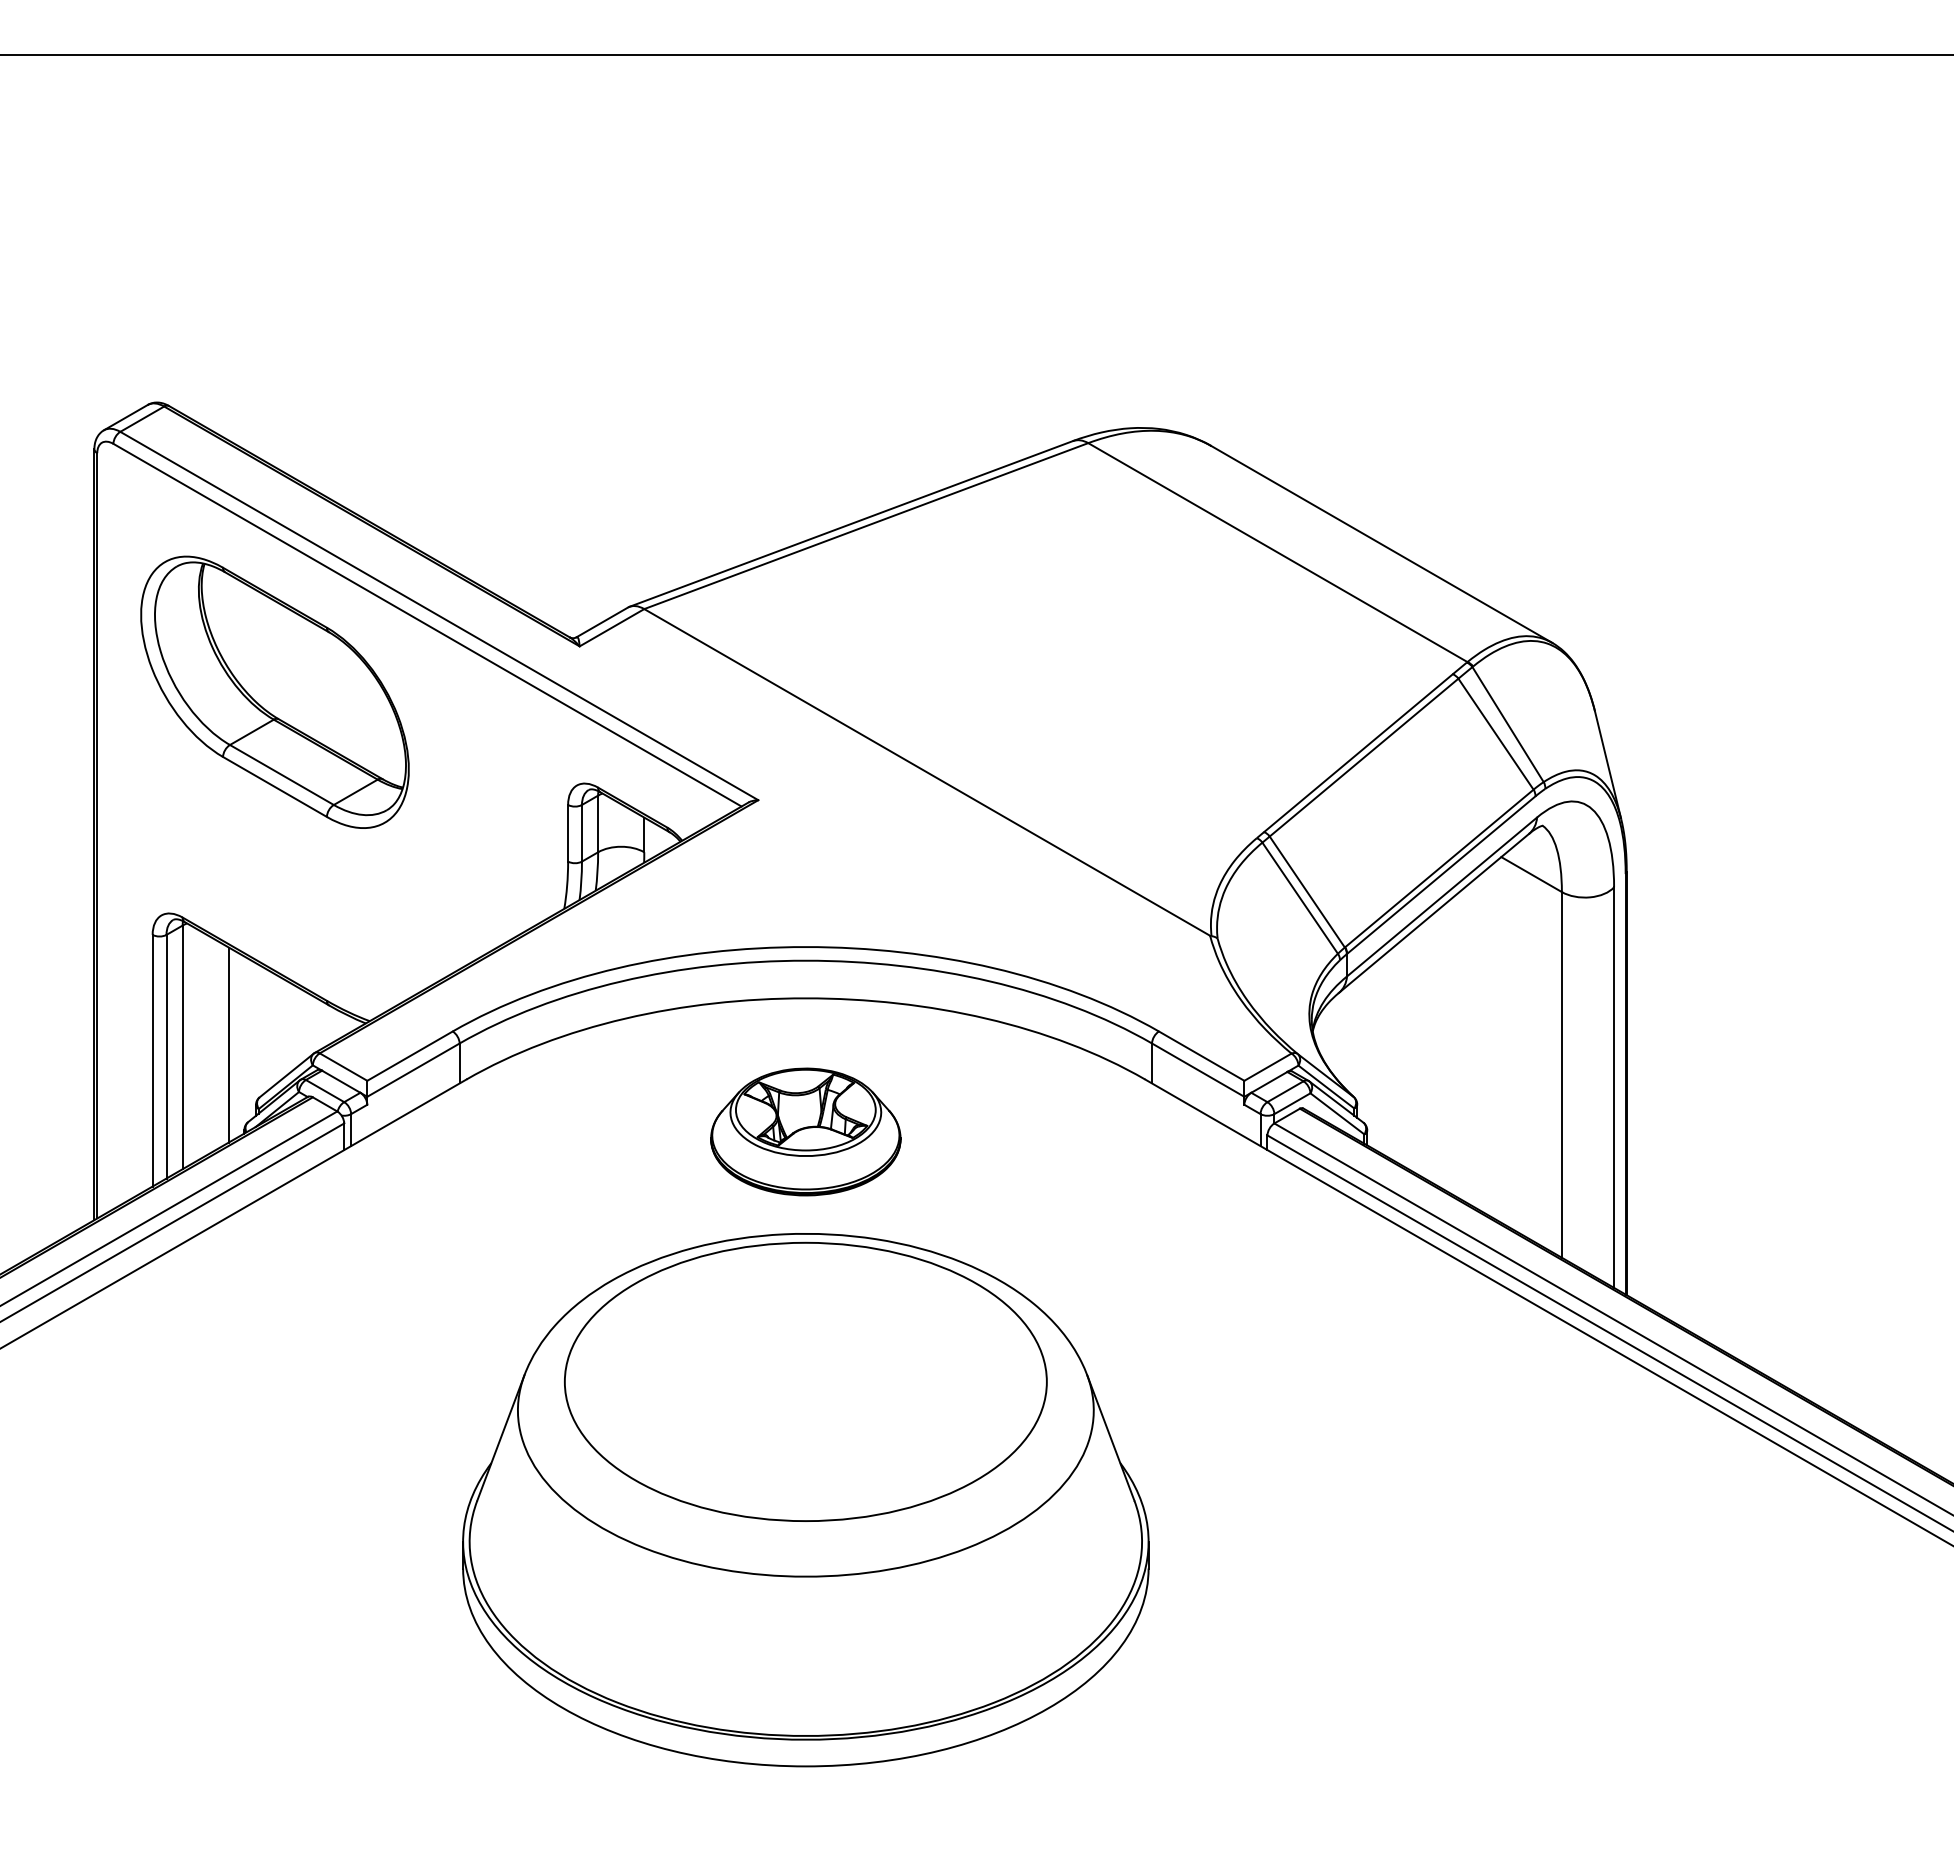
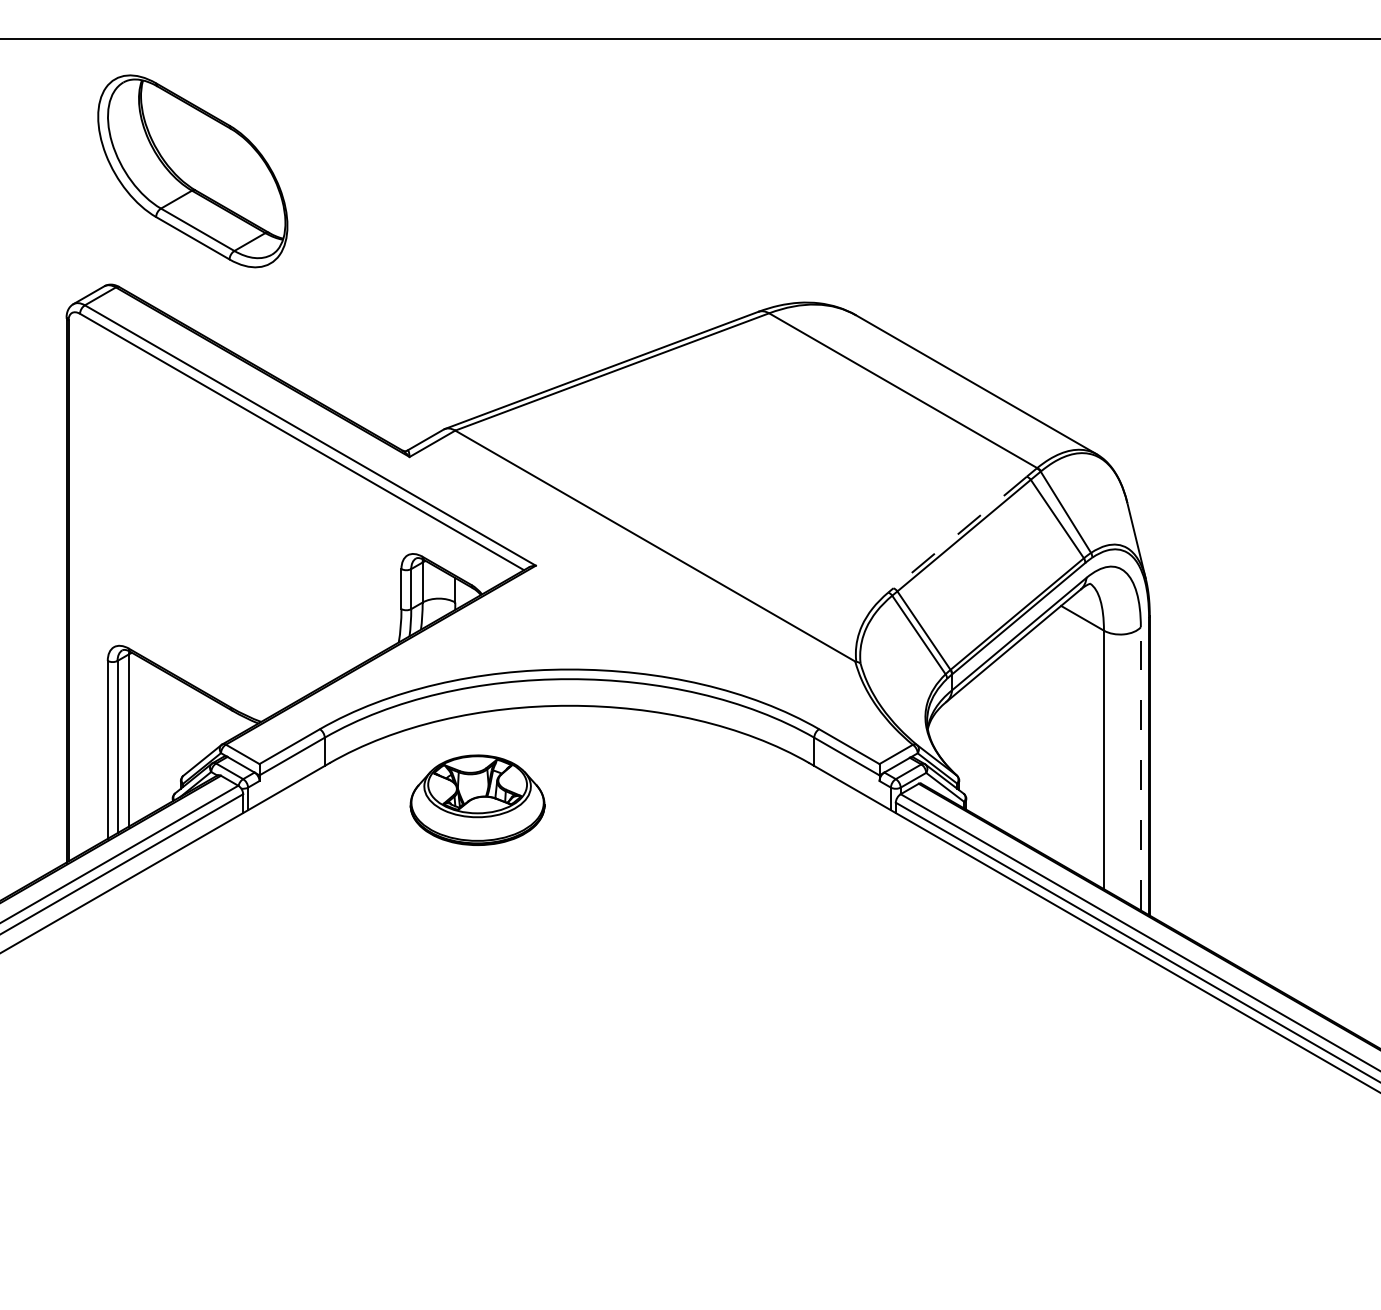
part: (274, 691) -> (192, 170), moved
line: (1358, 753) -> (960, 532), solid -> dashed
line: (228, 1044) -> (161, 738), removed
line: (1614, 1087) -> (1141, 768), solid -> dashed
part: (805, 1131) -> (477, 799), moved
part: (805, 1500) -> (569, 1060), removed

